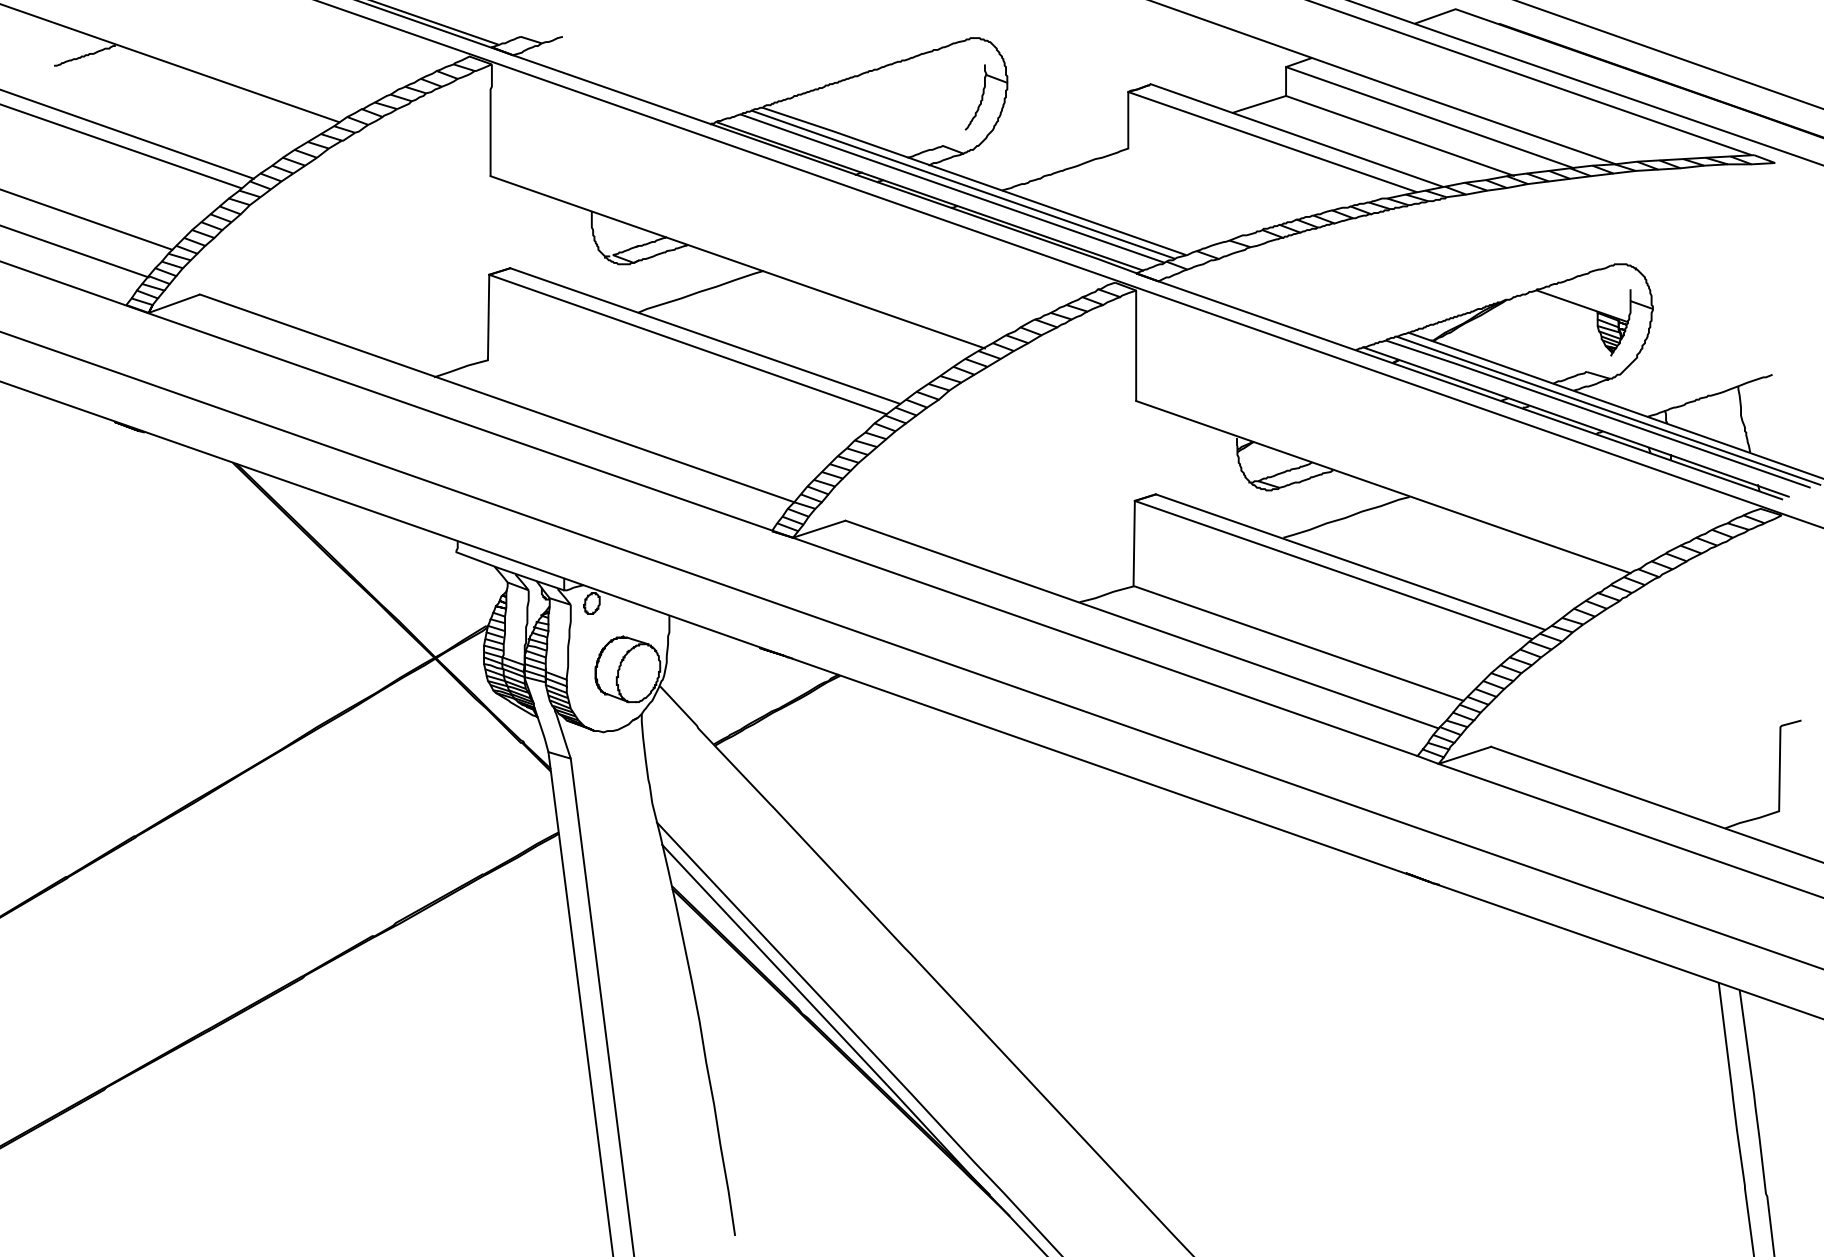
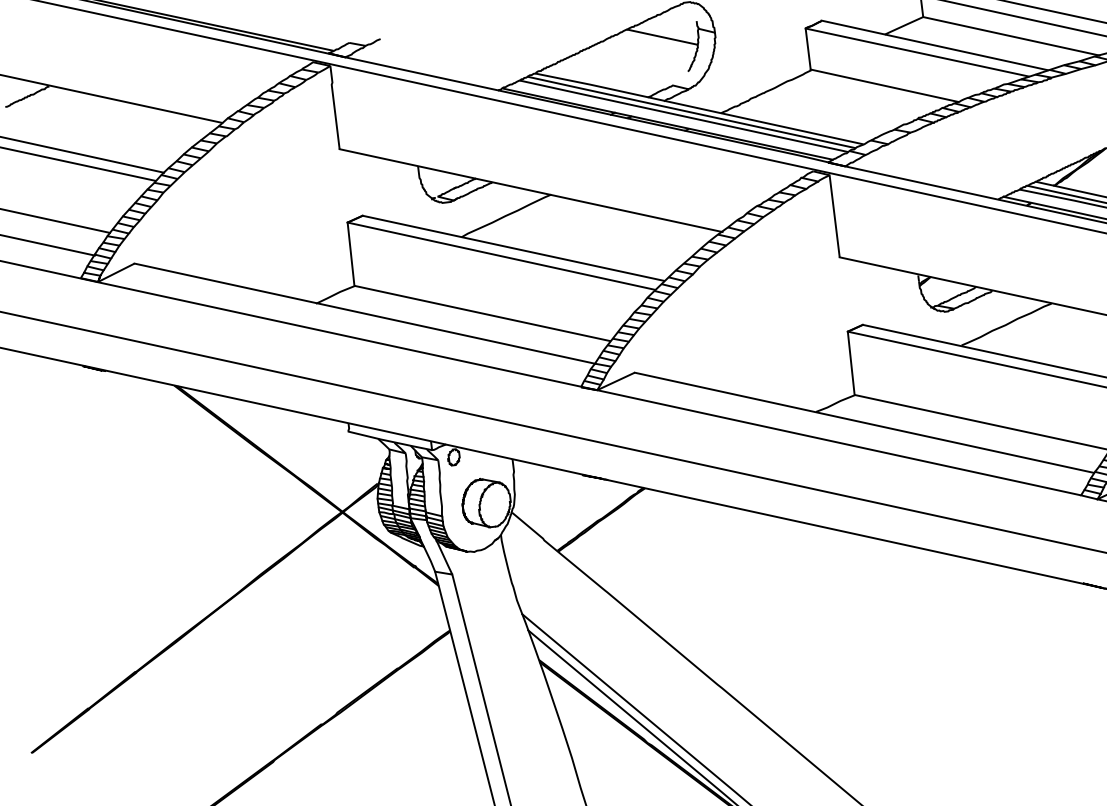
line: (936, 79) -> (662, 36), added
line: (1223, 180) -> (884, 85), added
line: (653, 417) -> (482, 313), added

